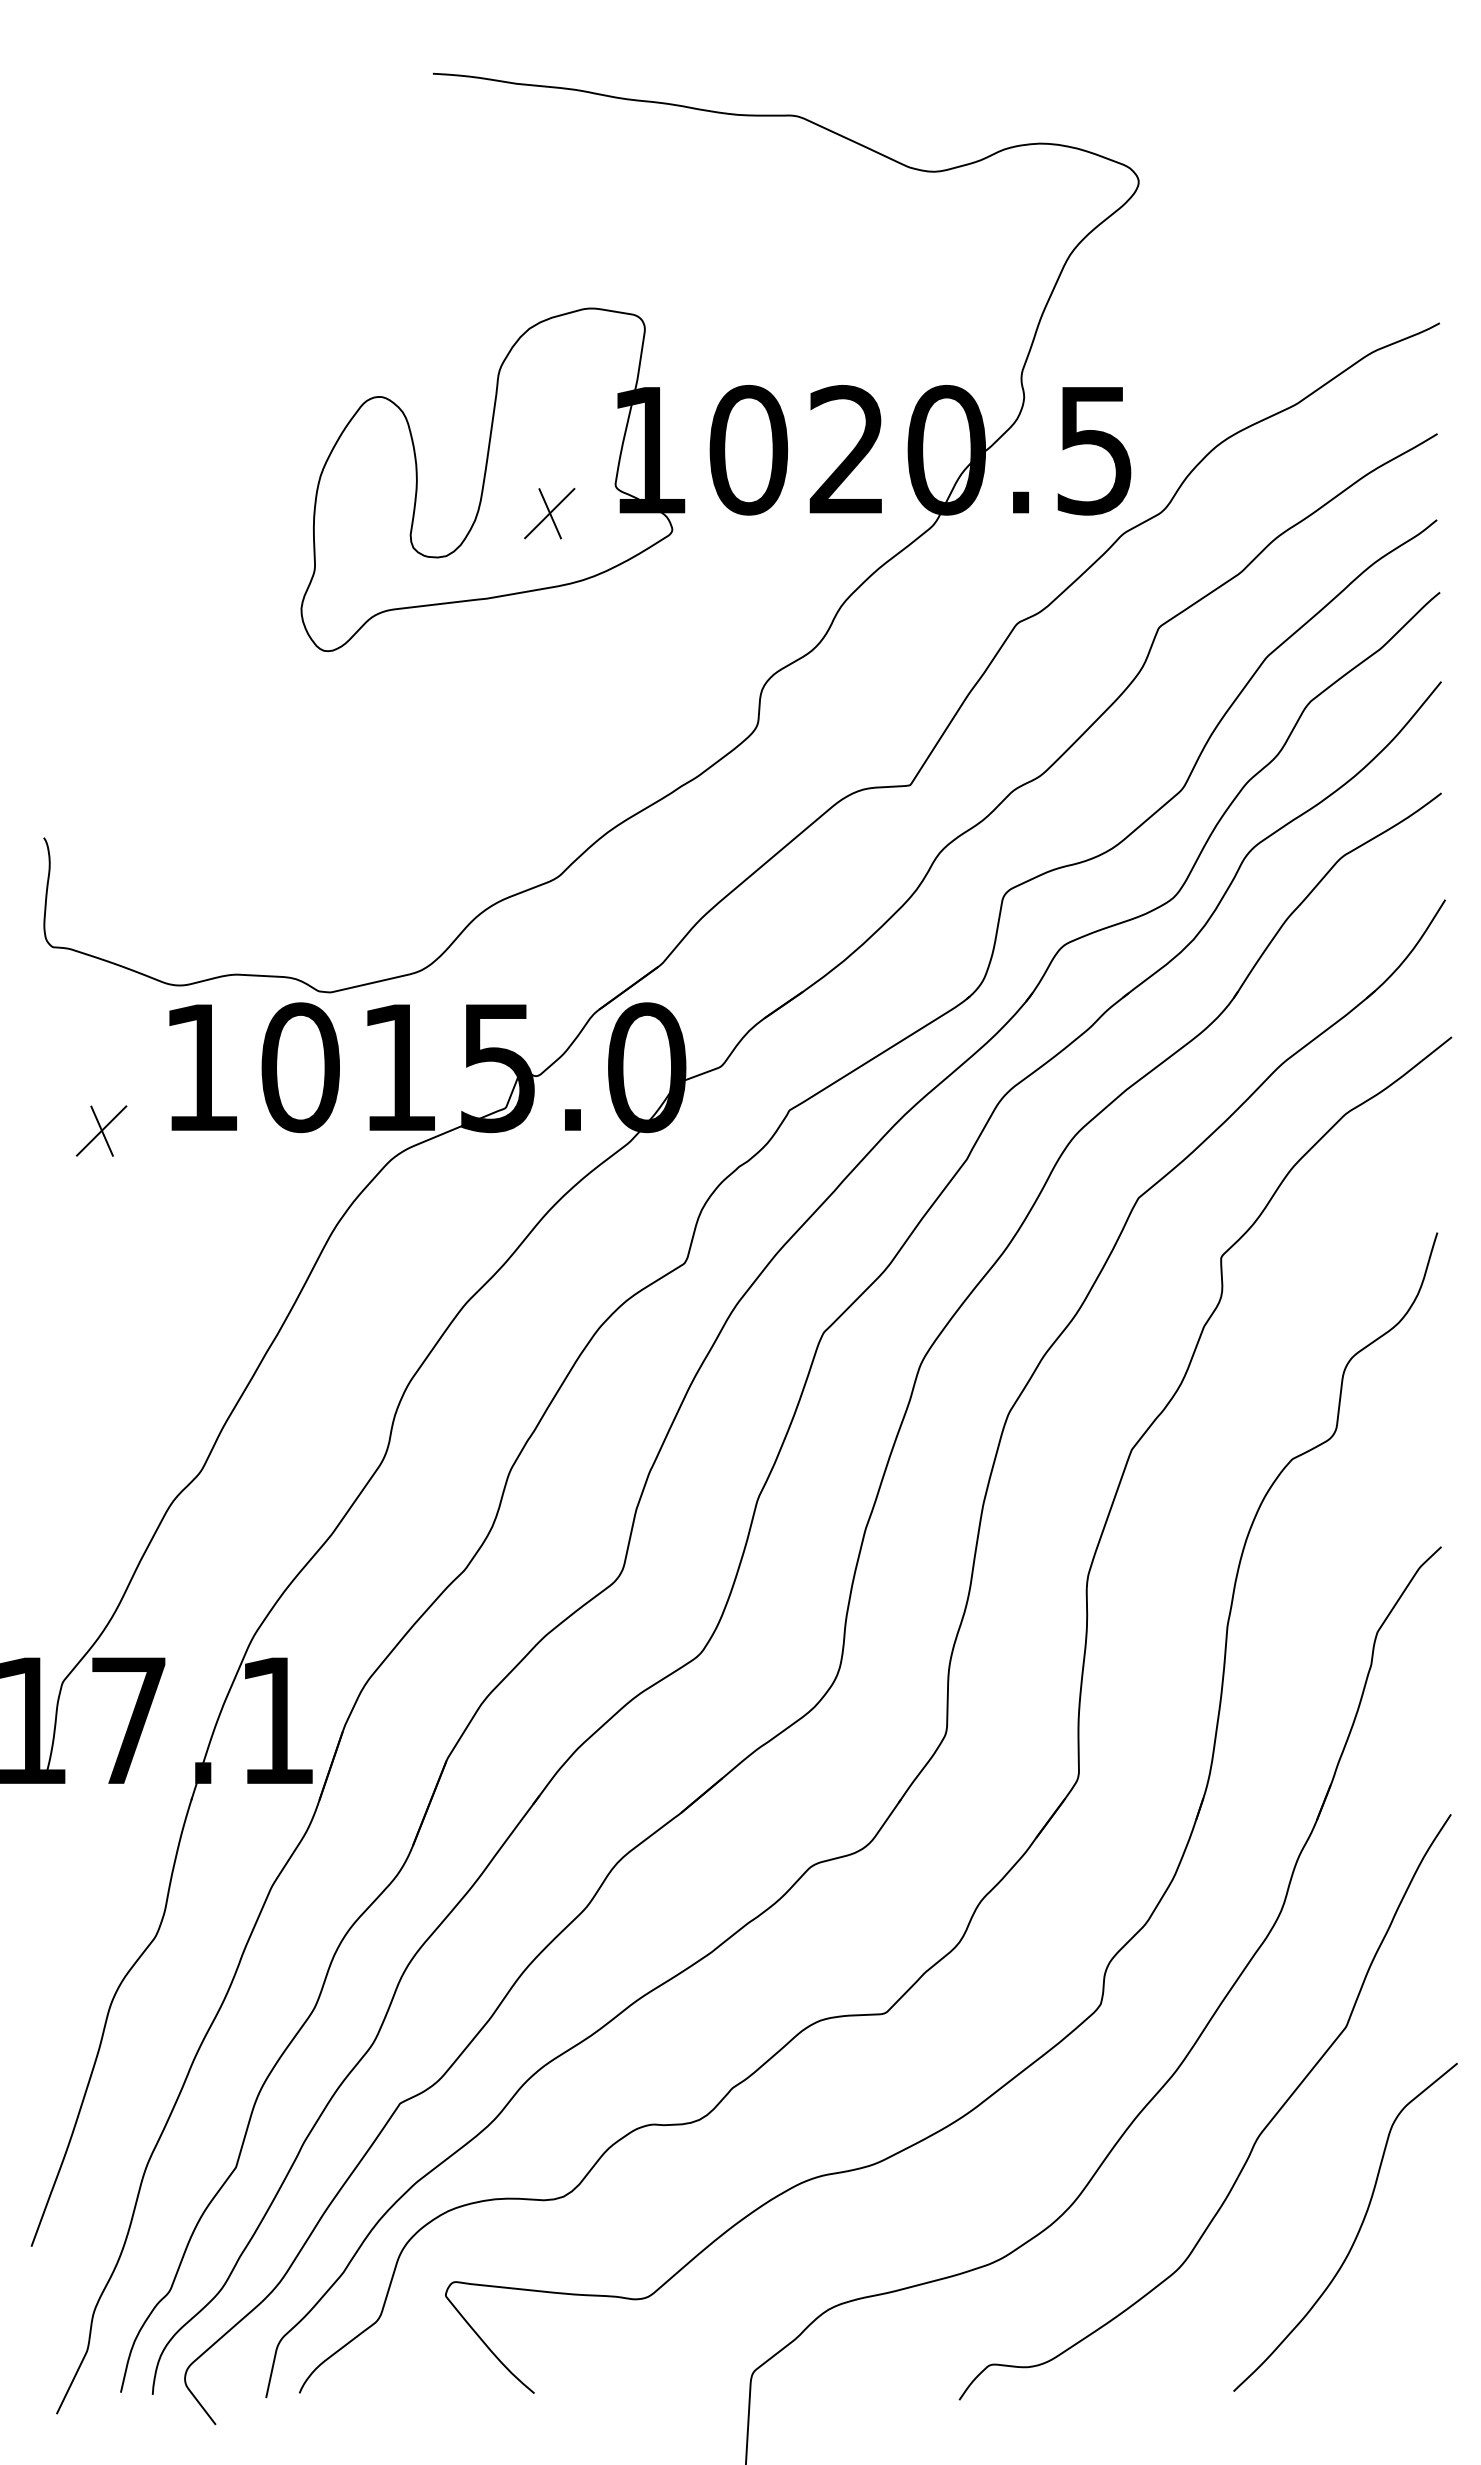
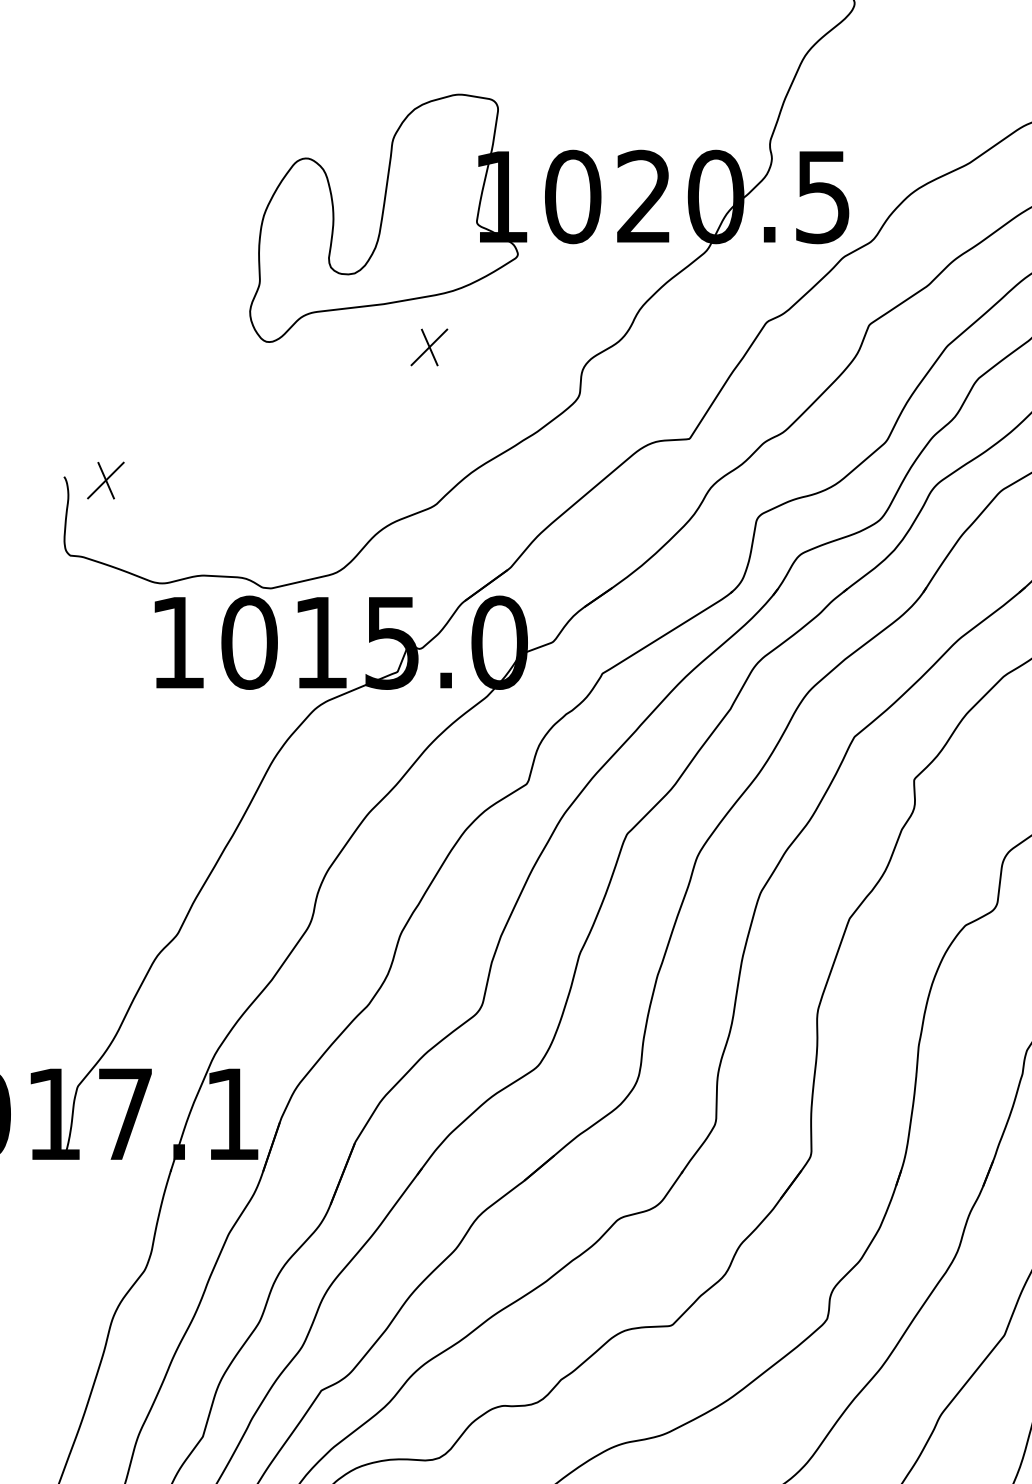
part: (549, 513) -> (429, 347), moved
part: (101, 1130) -> (105, 480), moved

